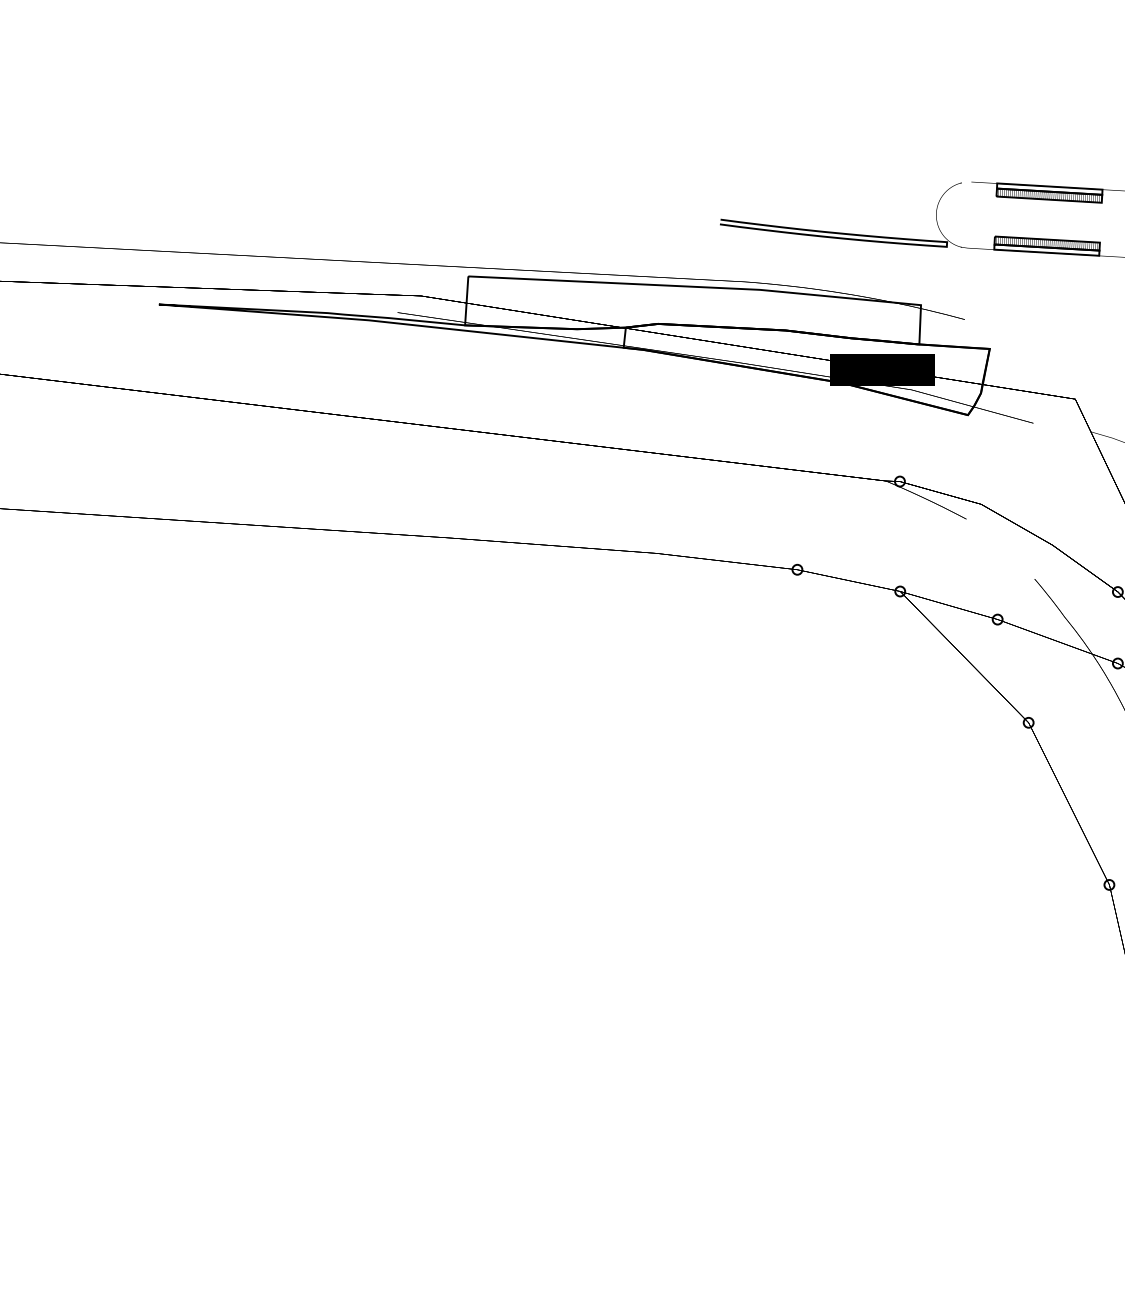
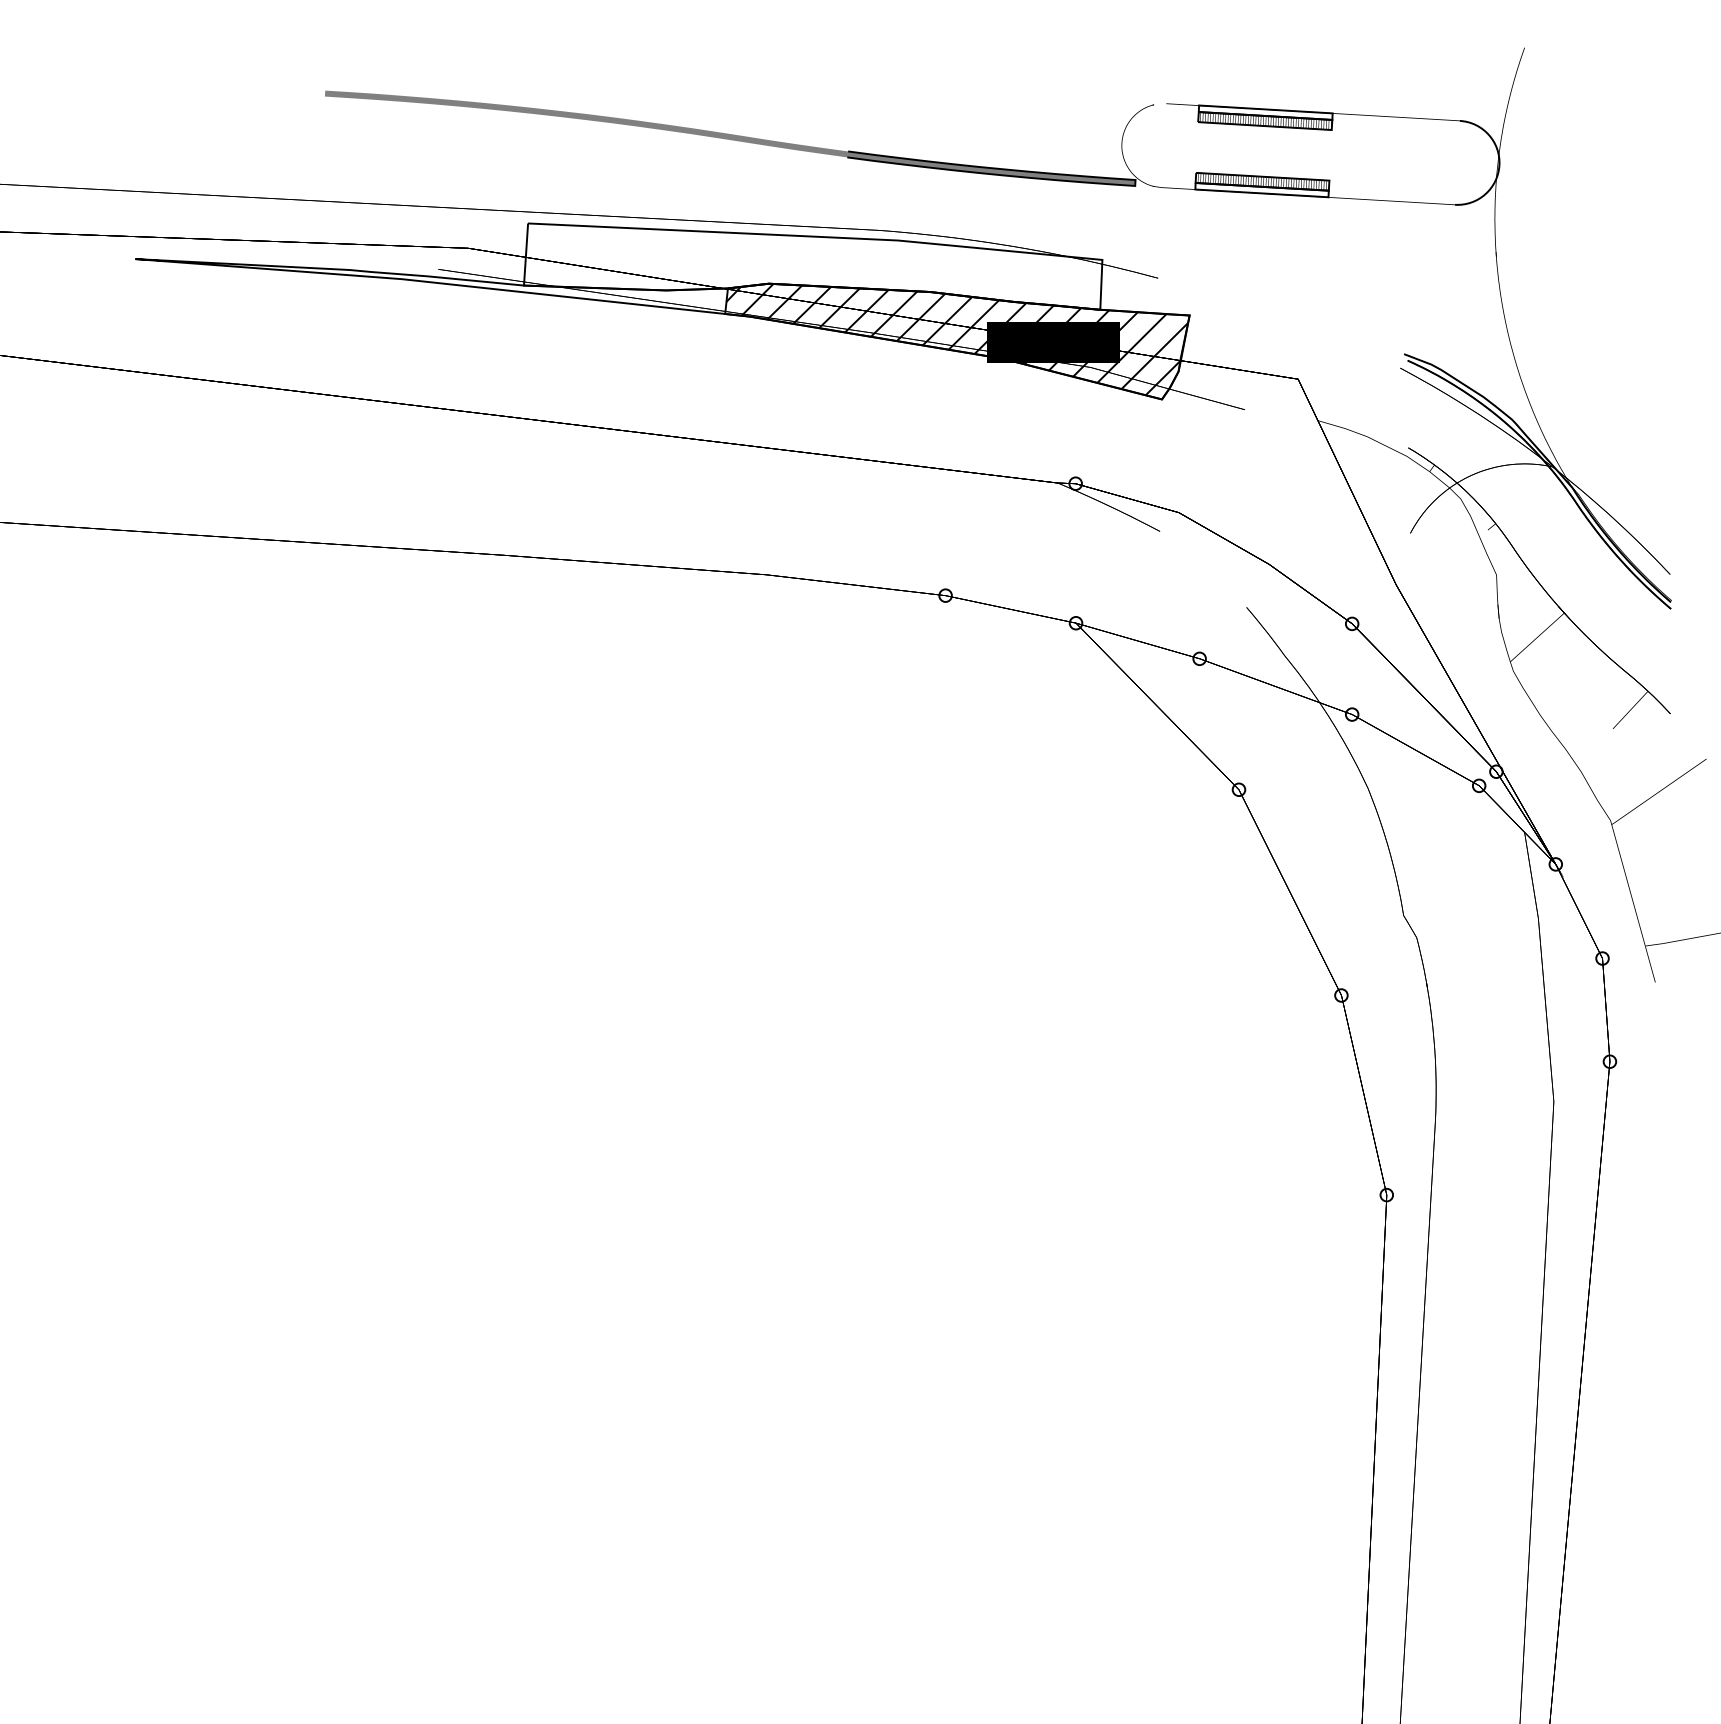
fill: (627, 208) -> (729, 137), added
hatch: (806, 367) -> (957, 339), added

